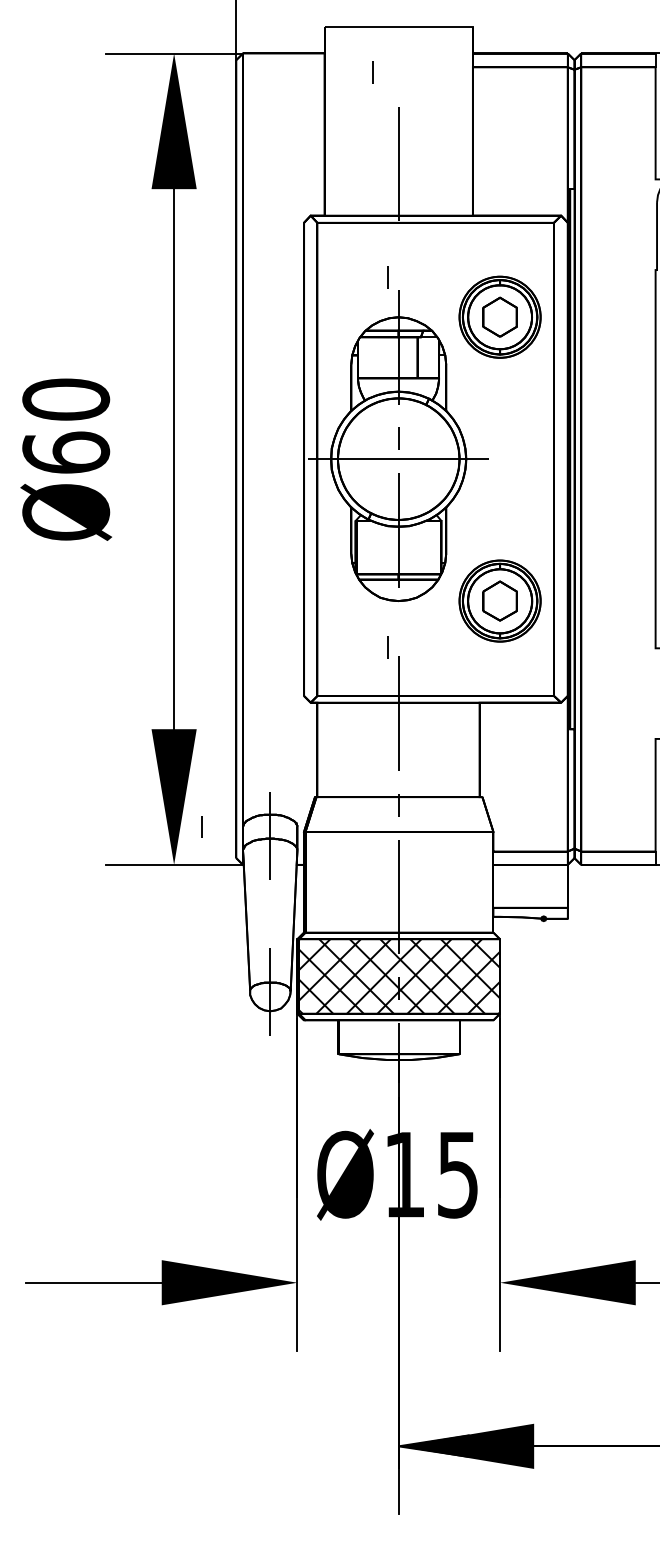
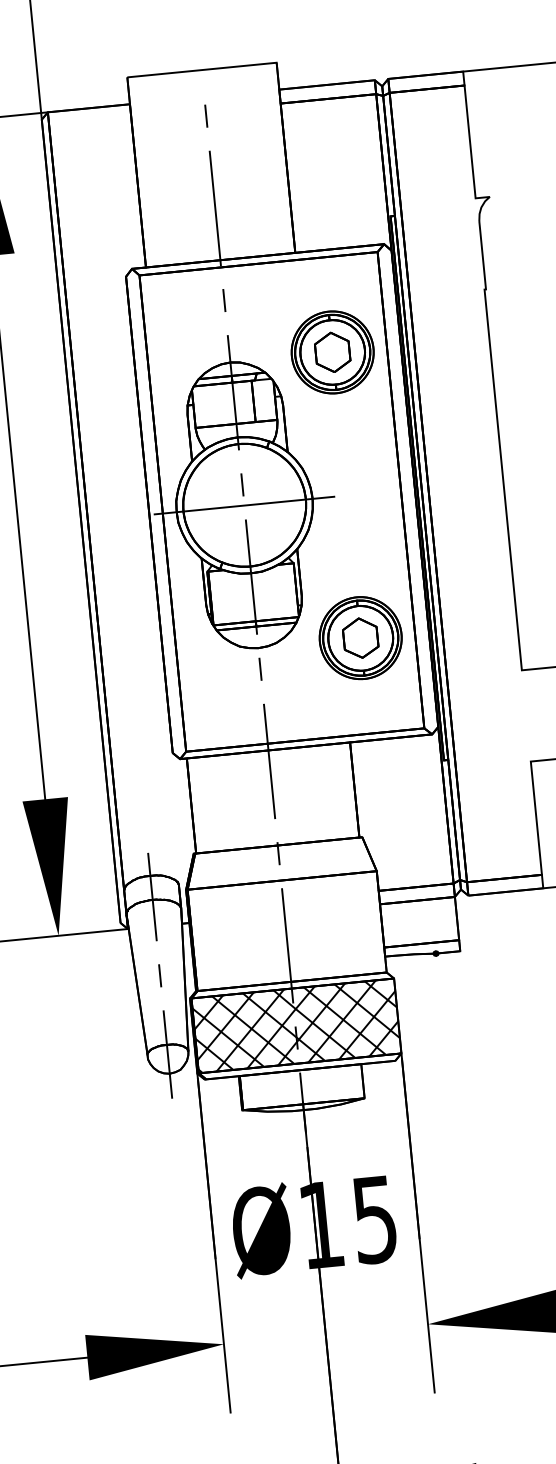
line: (372, 72) -> (206, 116), moved
line: (387, 277) -> (224, 300), moved
line: (387, 647) -> (260, 669), moved
line: (201, 826) -> (159, 975), moved

